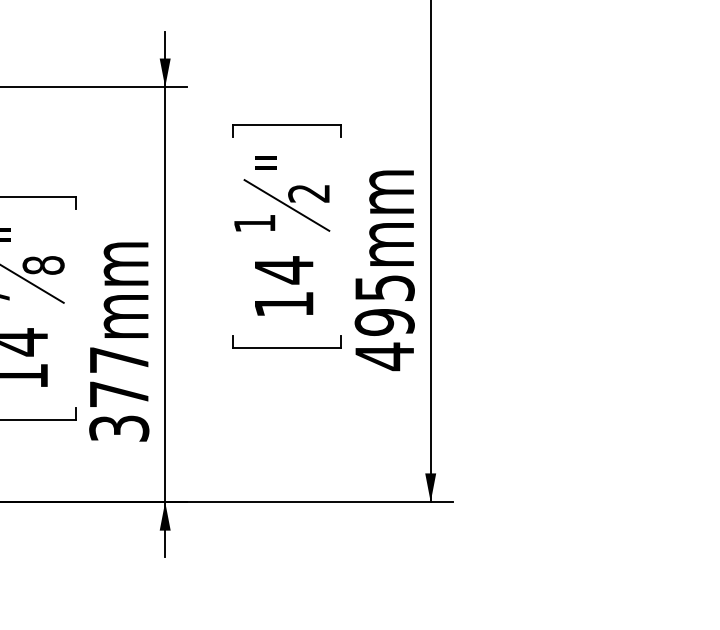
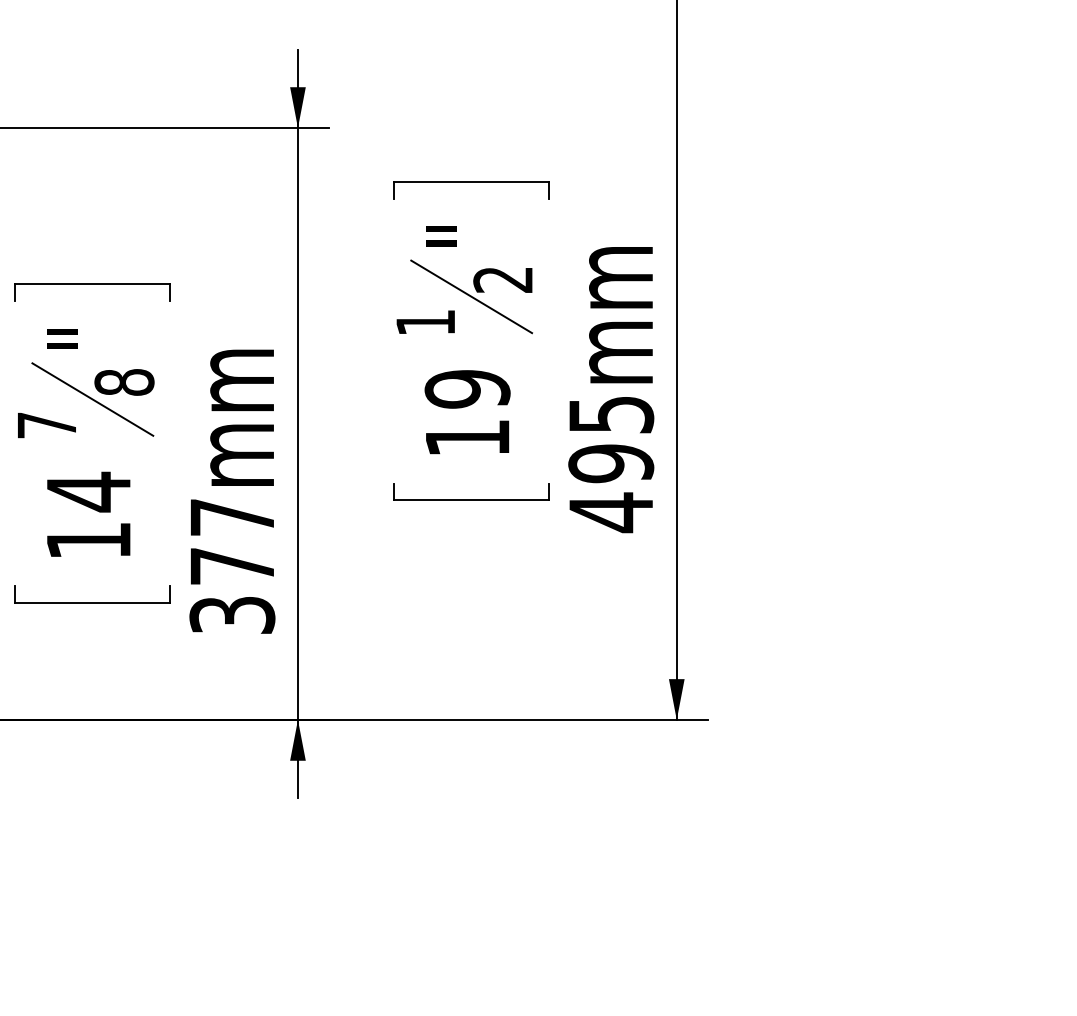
text: (284, 270) -> (467, 389), 14 -> 19

